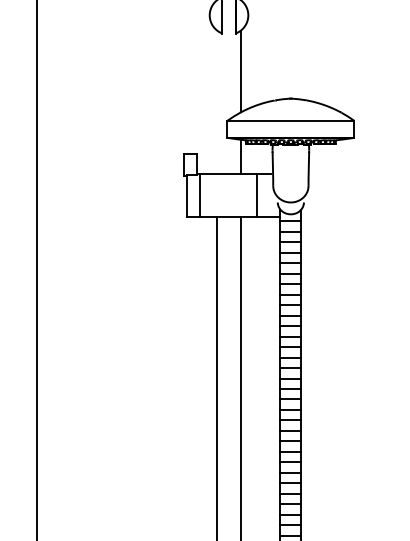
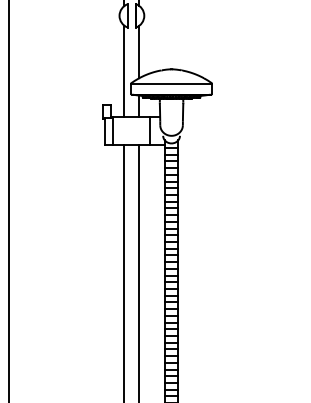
line: (217, 102) -> (124, 71), added

